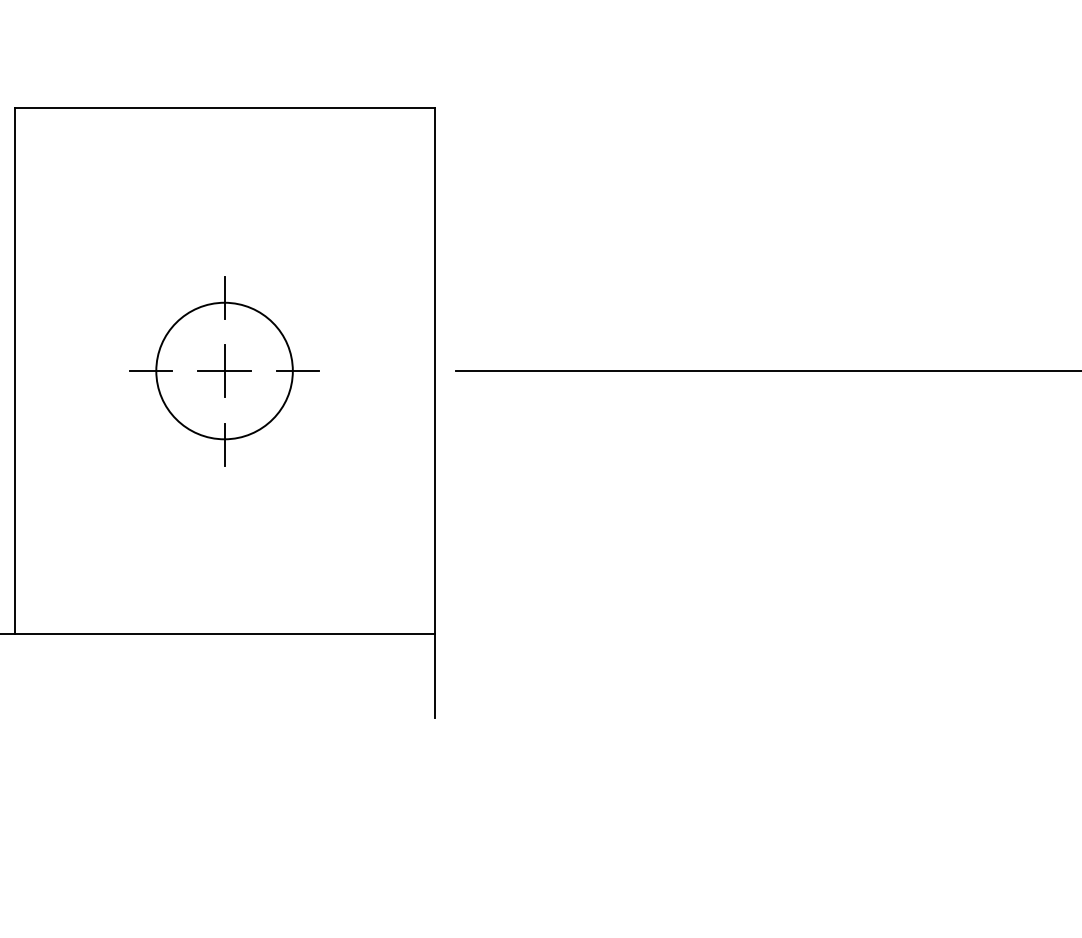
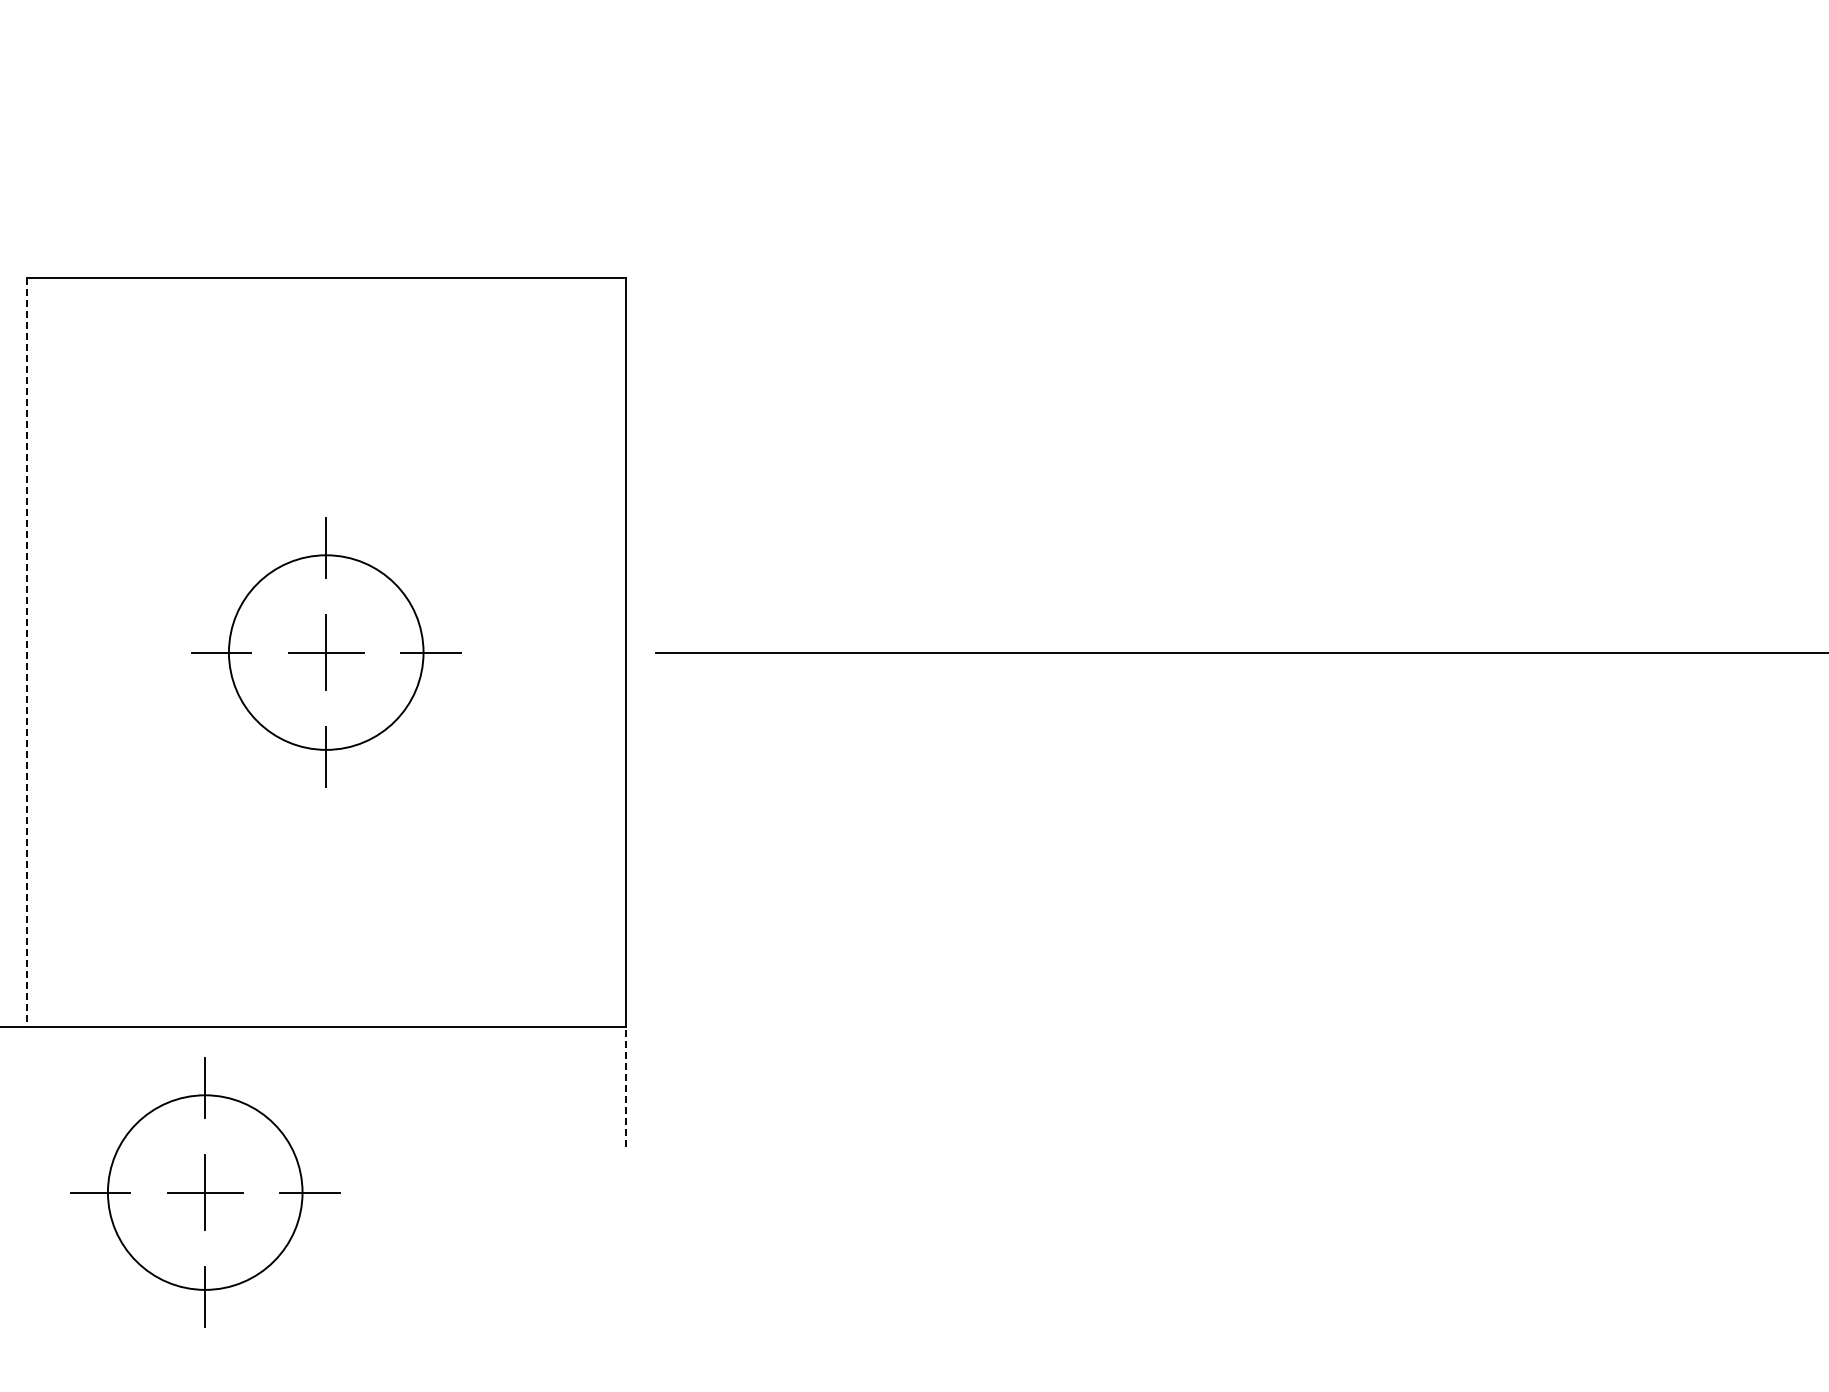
line: (14, 371) -> (26, 653), solid -> dashed
line: (434, 675) -> (625, 1086), solid -> dashed
part: (139, 749) -> (205, 1192), added

